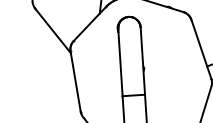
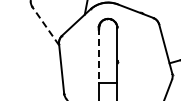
line: (52, 29) -> (45, 25), solid -> dashed
line: (120, 62) -> (99, 55), solid -> dashed

